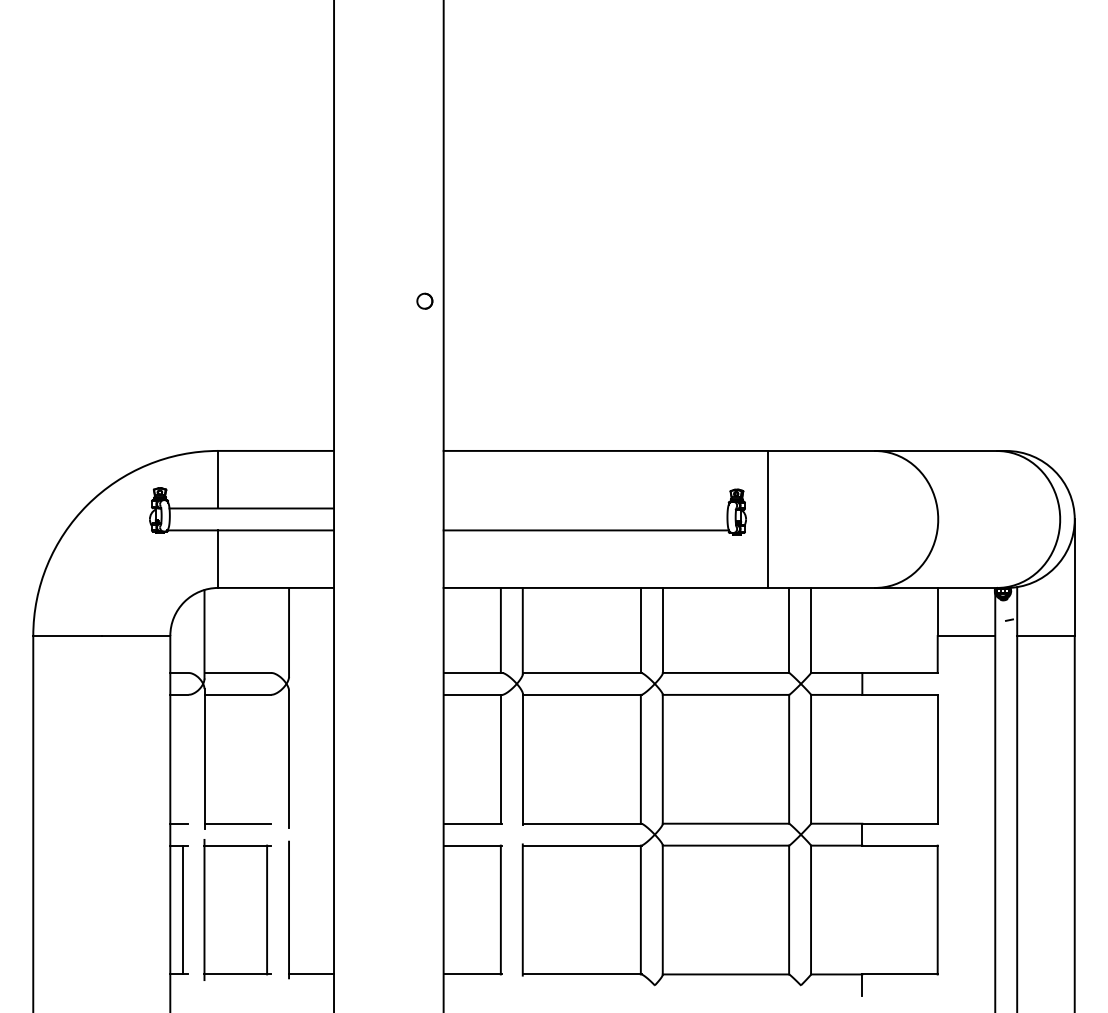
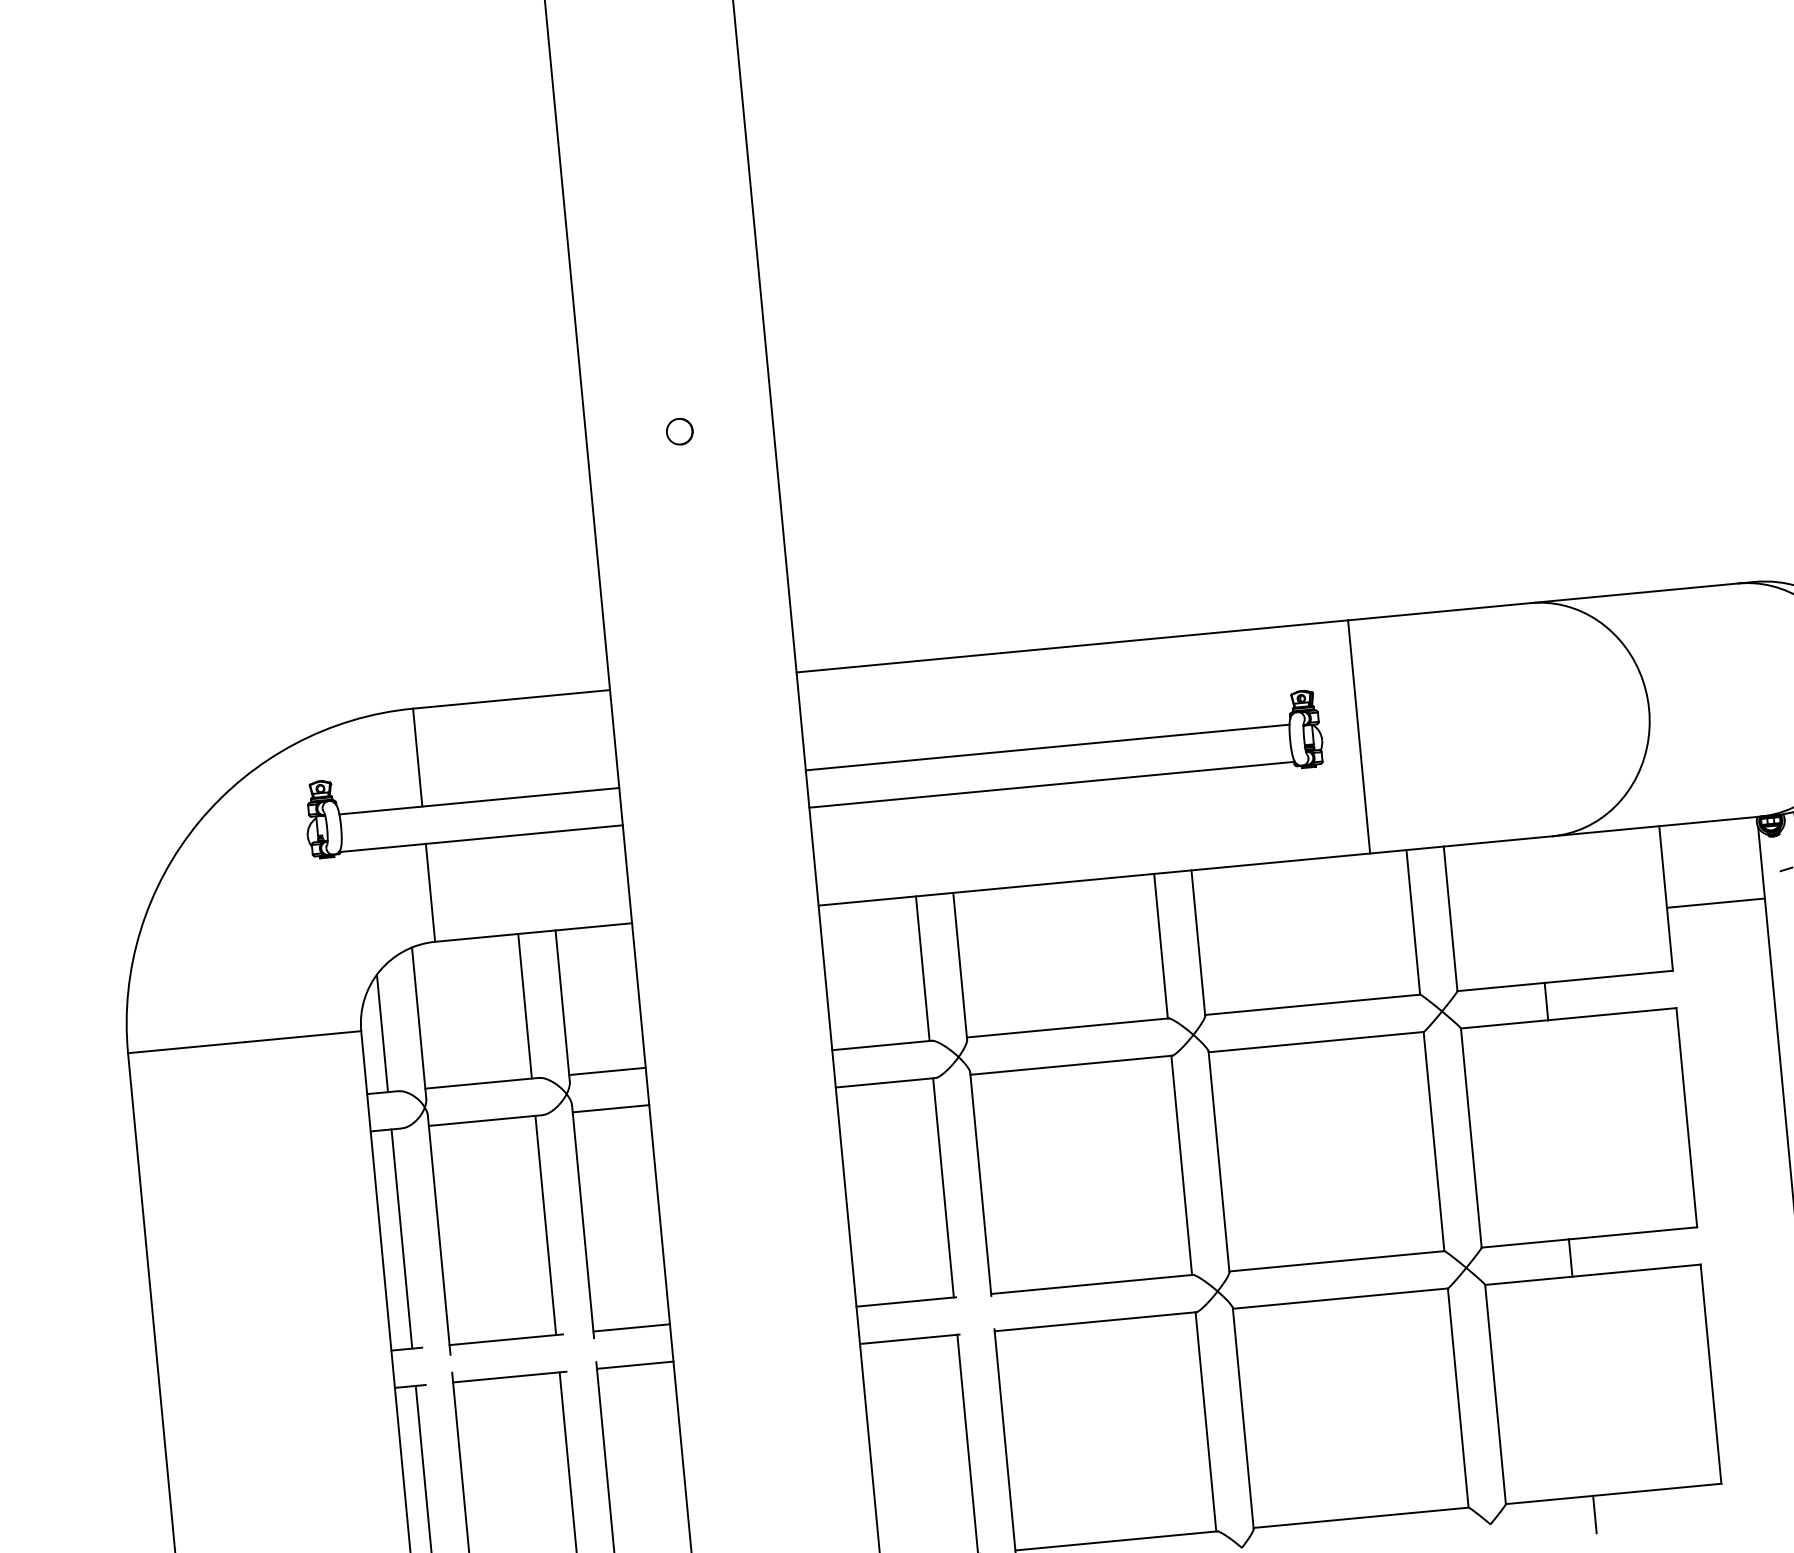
part: (424, 300) -> (679, 430), moved
line: (585, 508) -> (1047, 747), added
line: (267, 629) -> (525, 1004), added
line: (182, 637) -> (382, 1031), added
line: (311, 672) -> (607, 1070), added
line: (311, 694) -> (610, 1108), added
line: (182, 758) -> (401, 1237), added
line: (267, 758) -> (546, 1224), added
line: (311, 823) -> (631, 1327), added
line: (311, 845) -> (635, 1365), added

